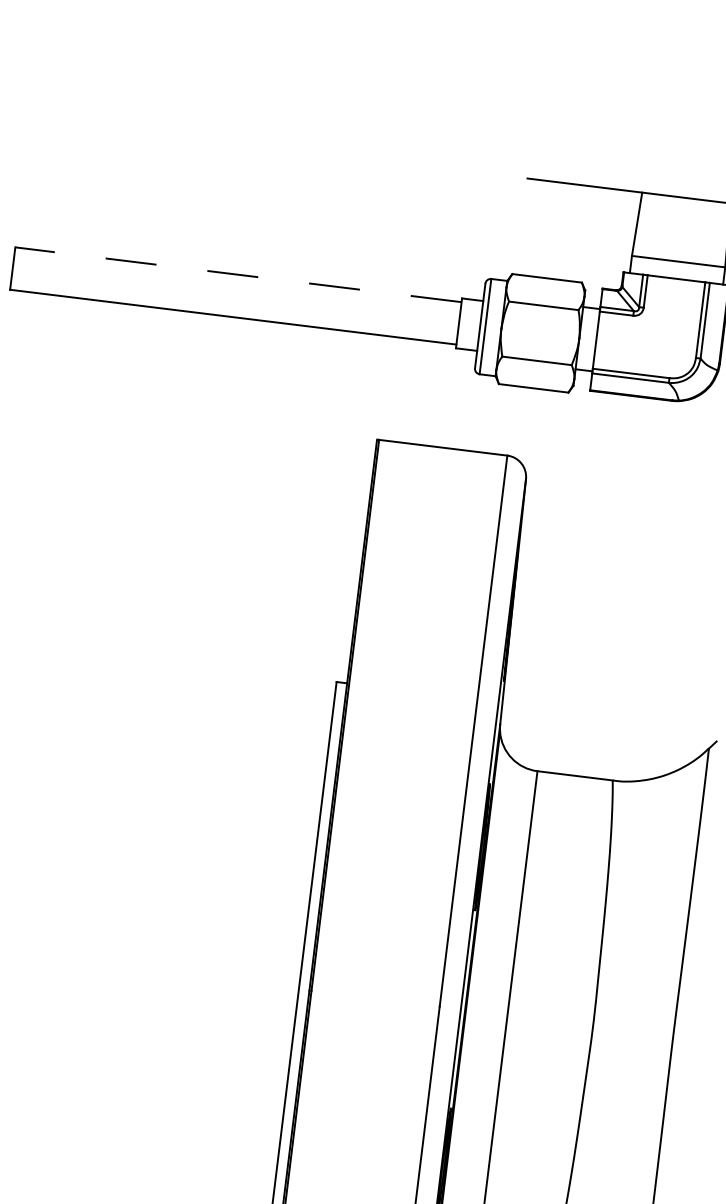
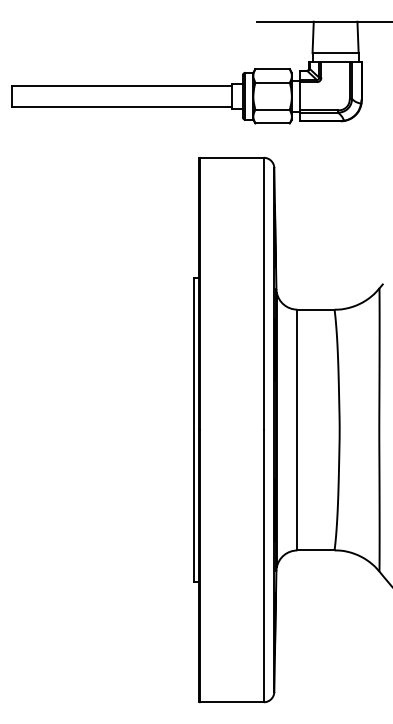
line: (237, 273) -> (121, 85), dashed -> solid

